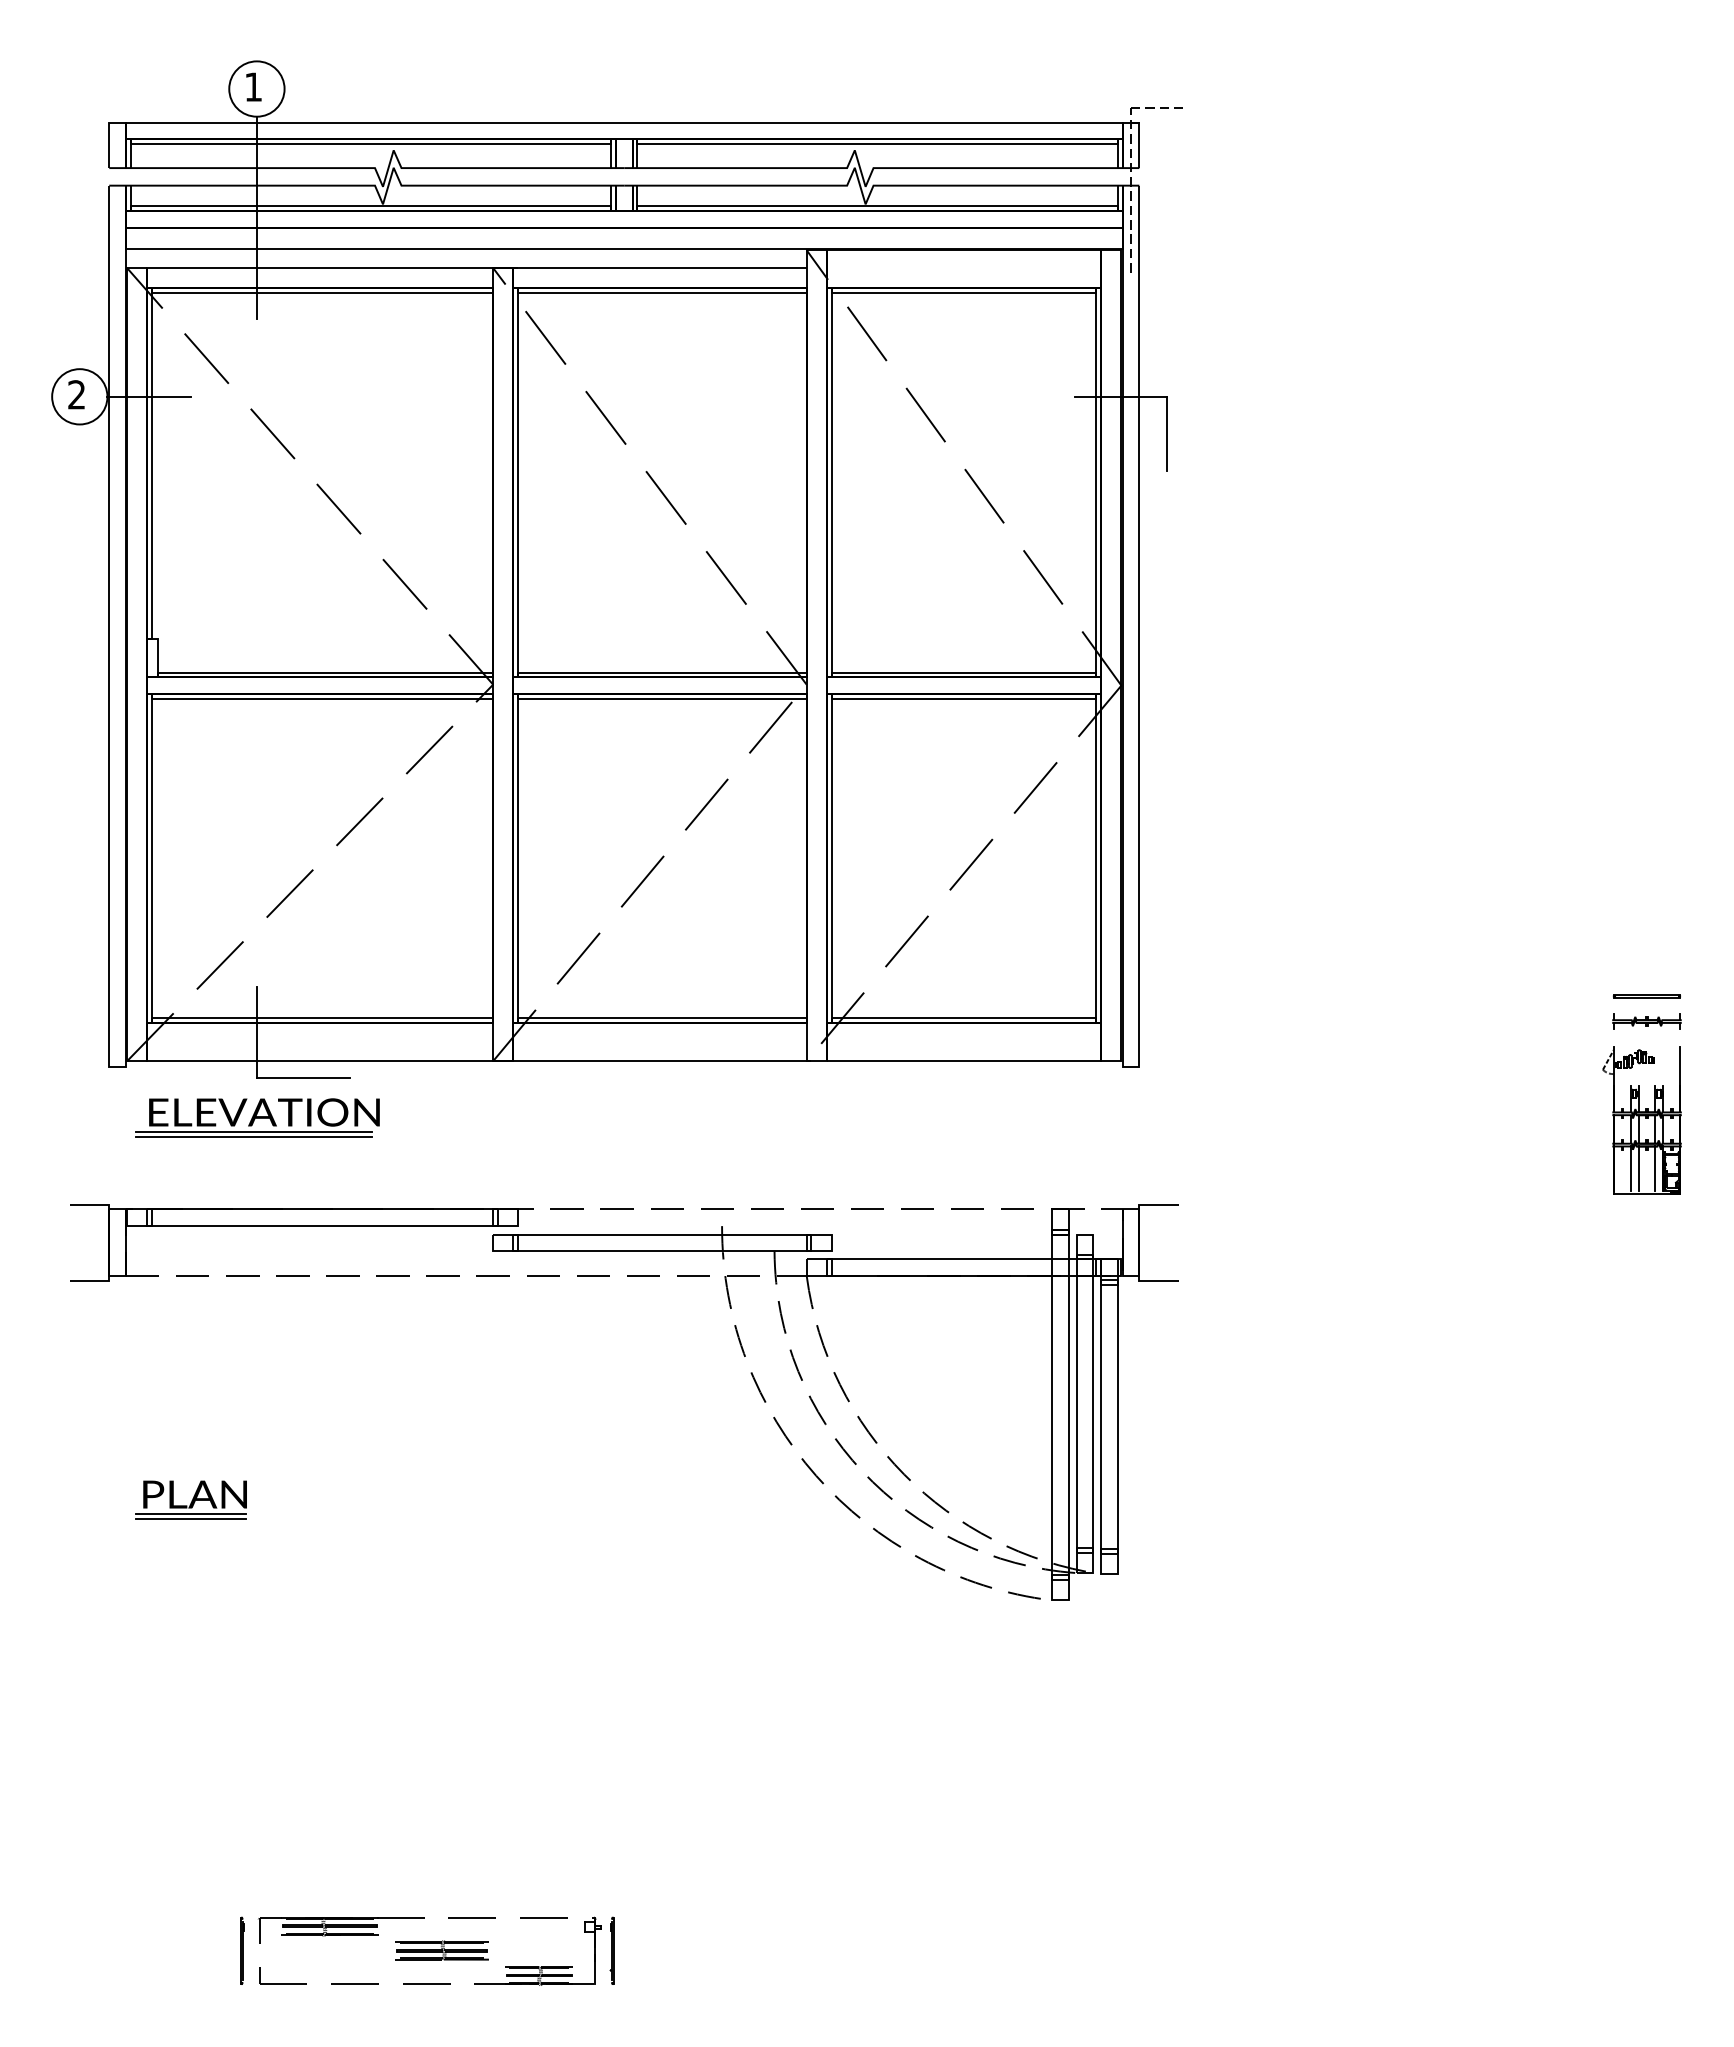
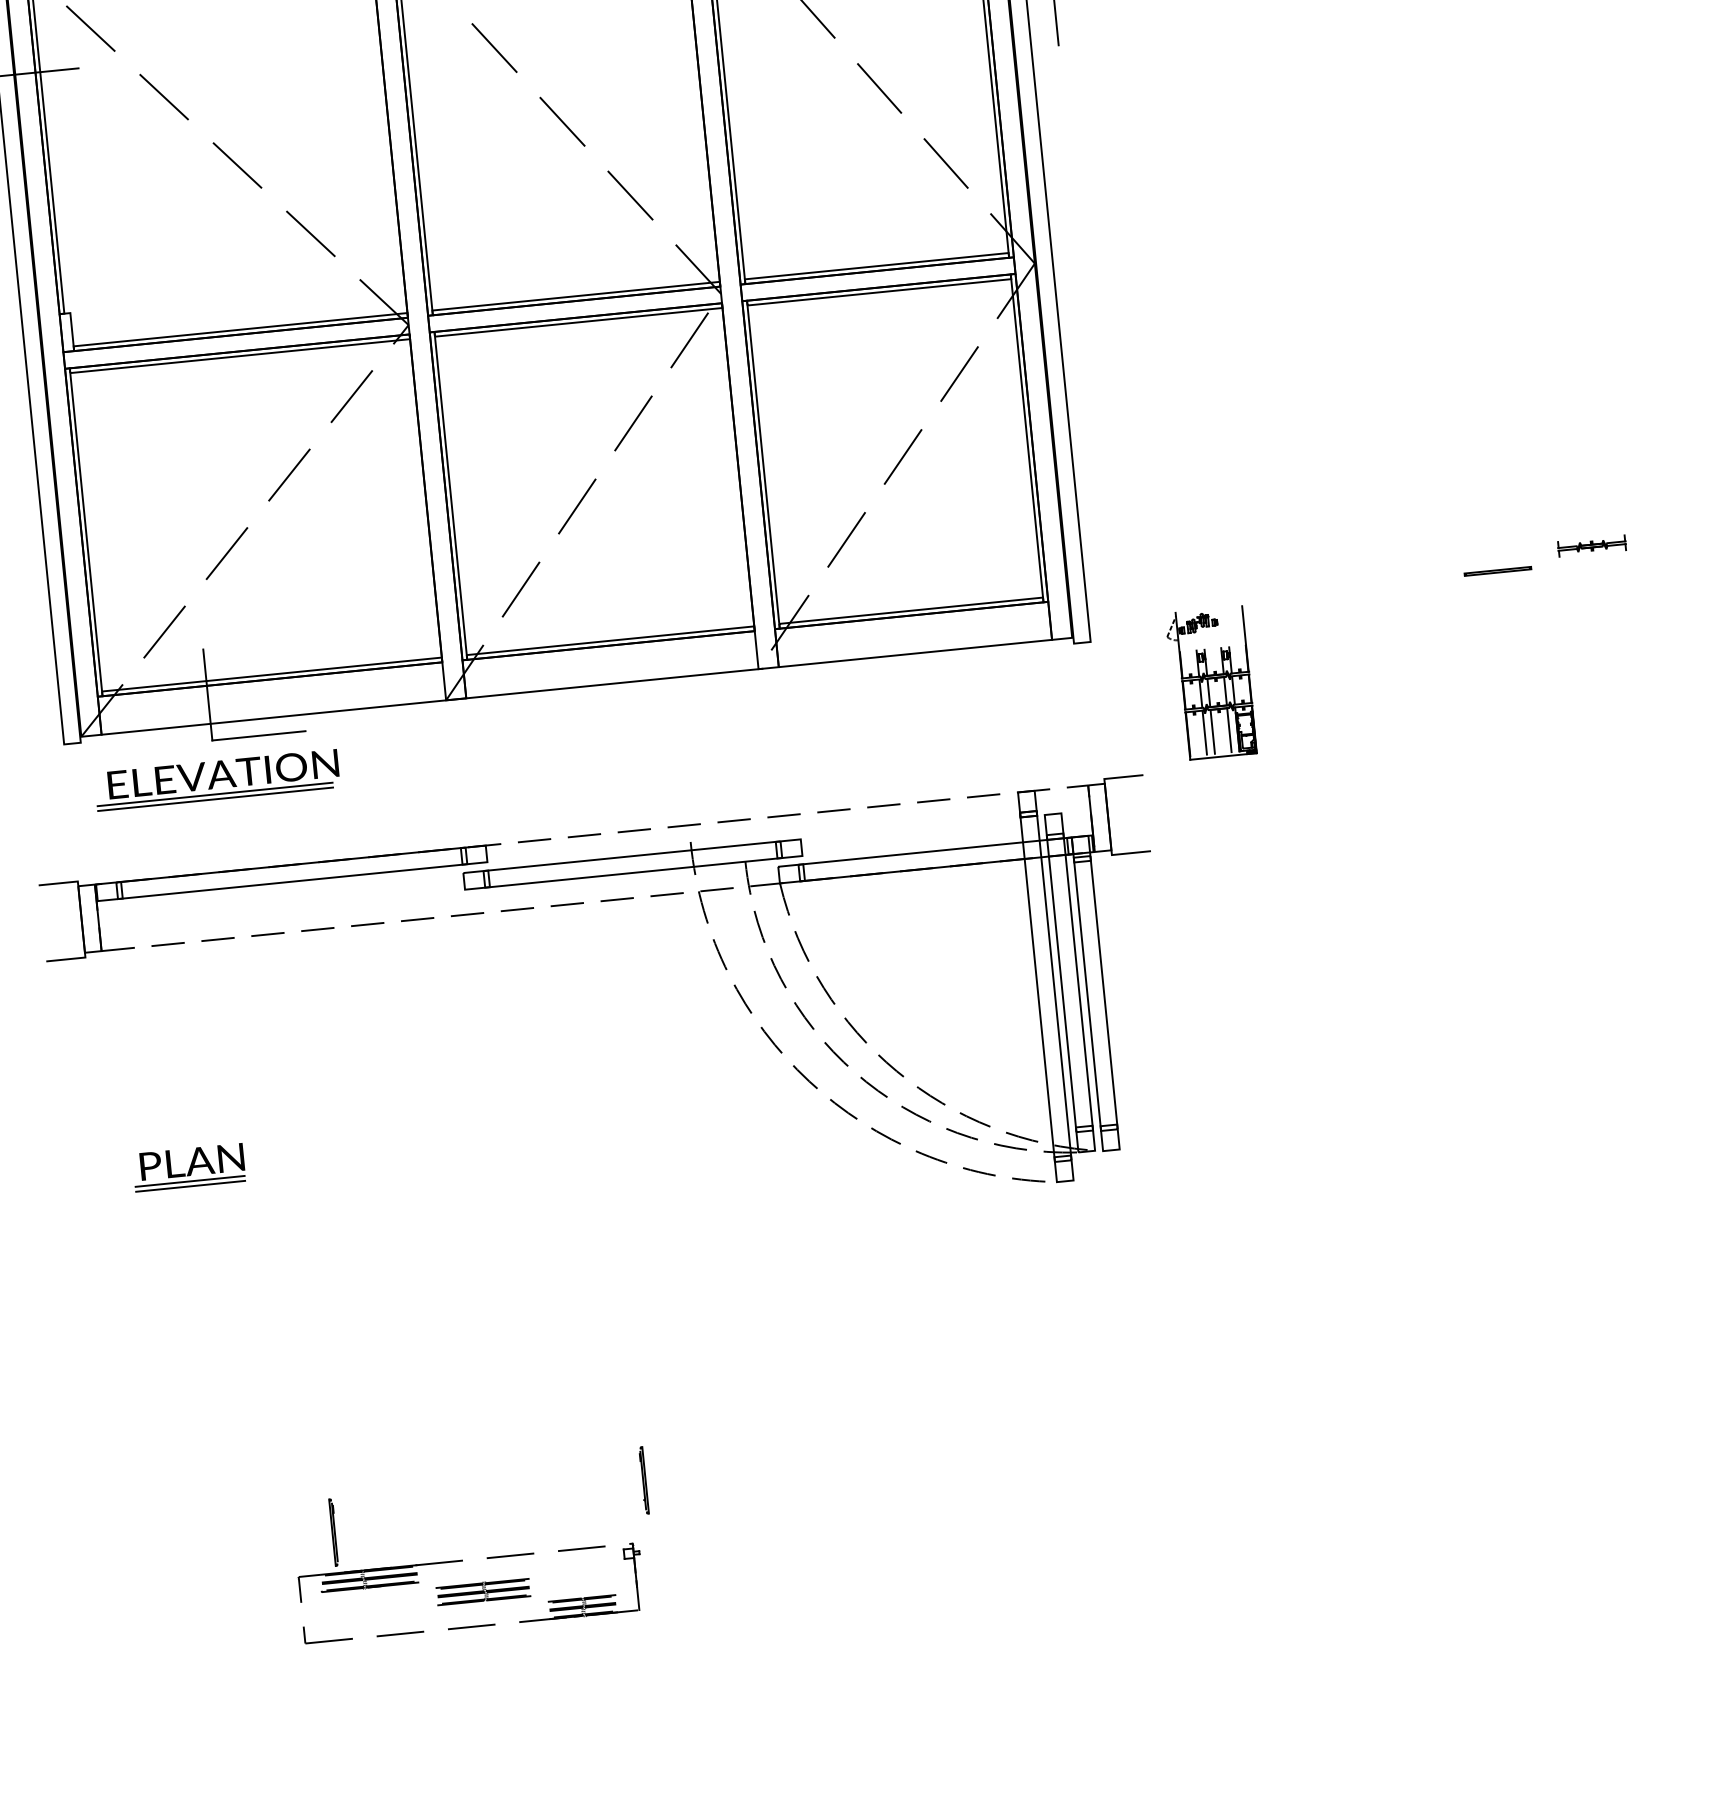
line: (1646, 995) -> (1497, 570), moved
part: (1641, 1120) -> (1210, 683), moved
line: (242, 1950) -> (334, 1532), moved
part: (611, 1950) -> (643, 1480), moved

